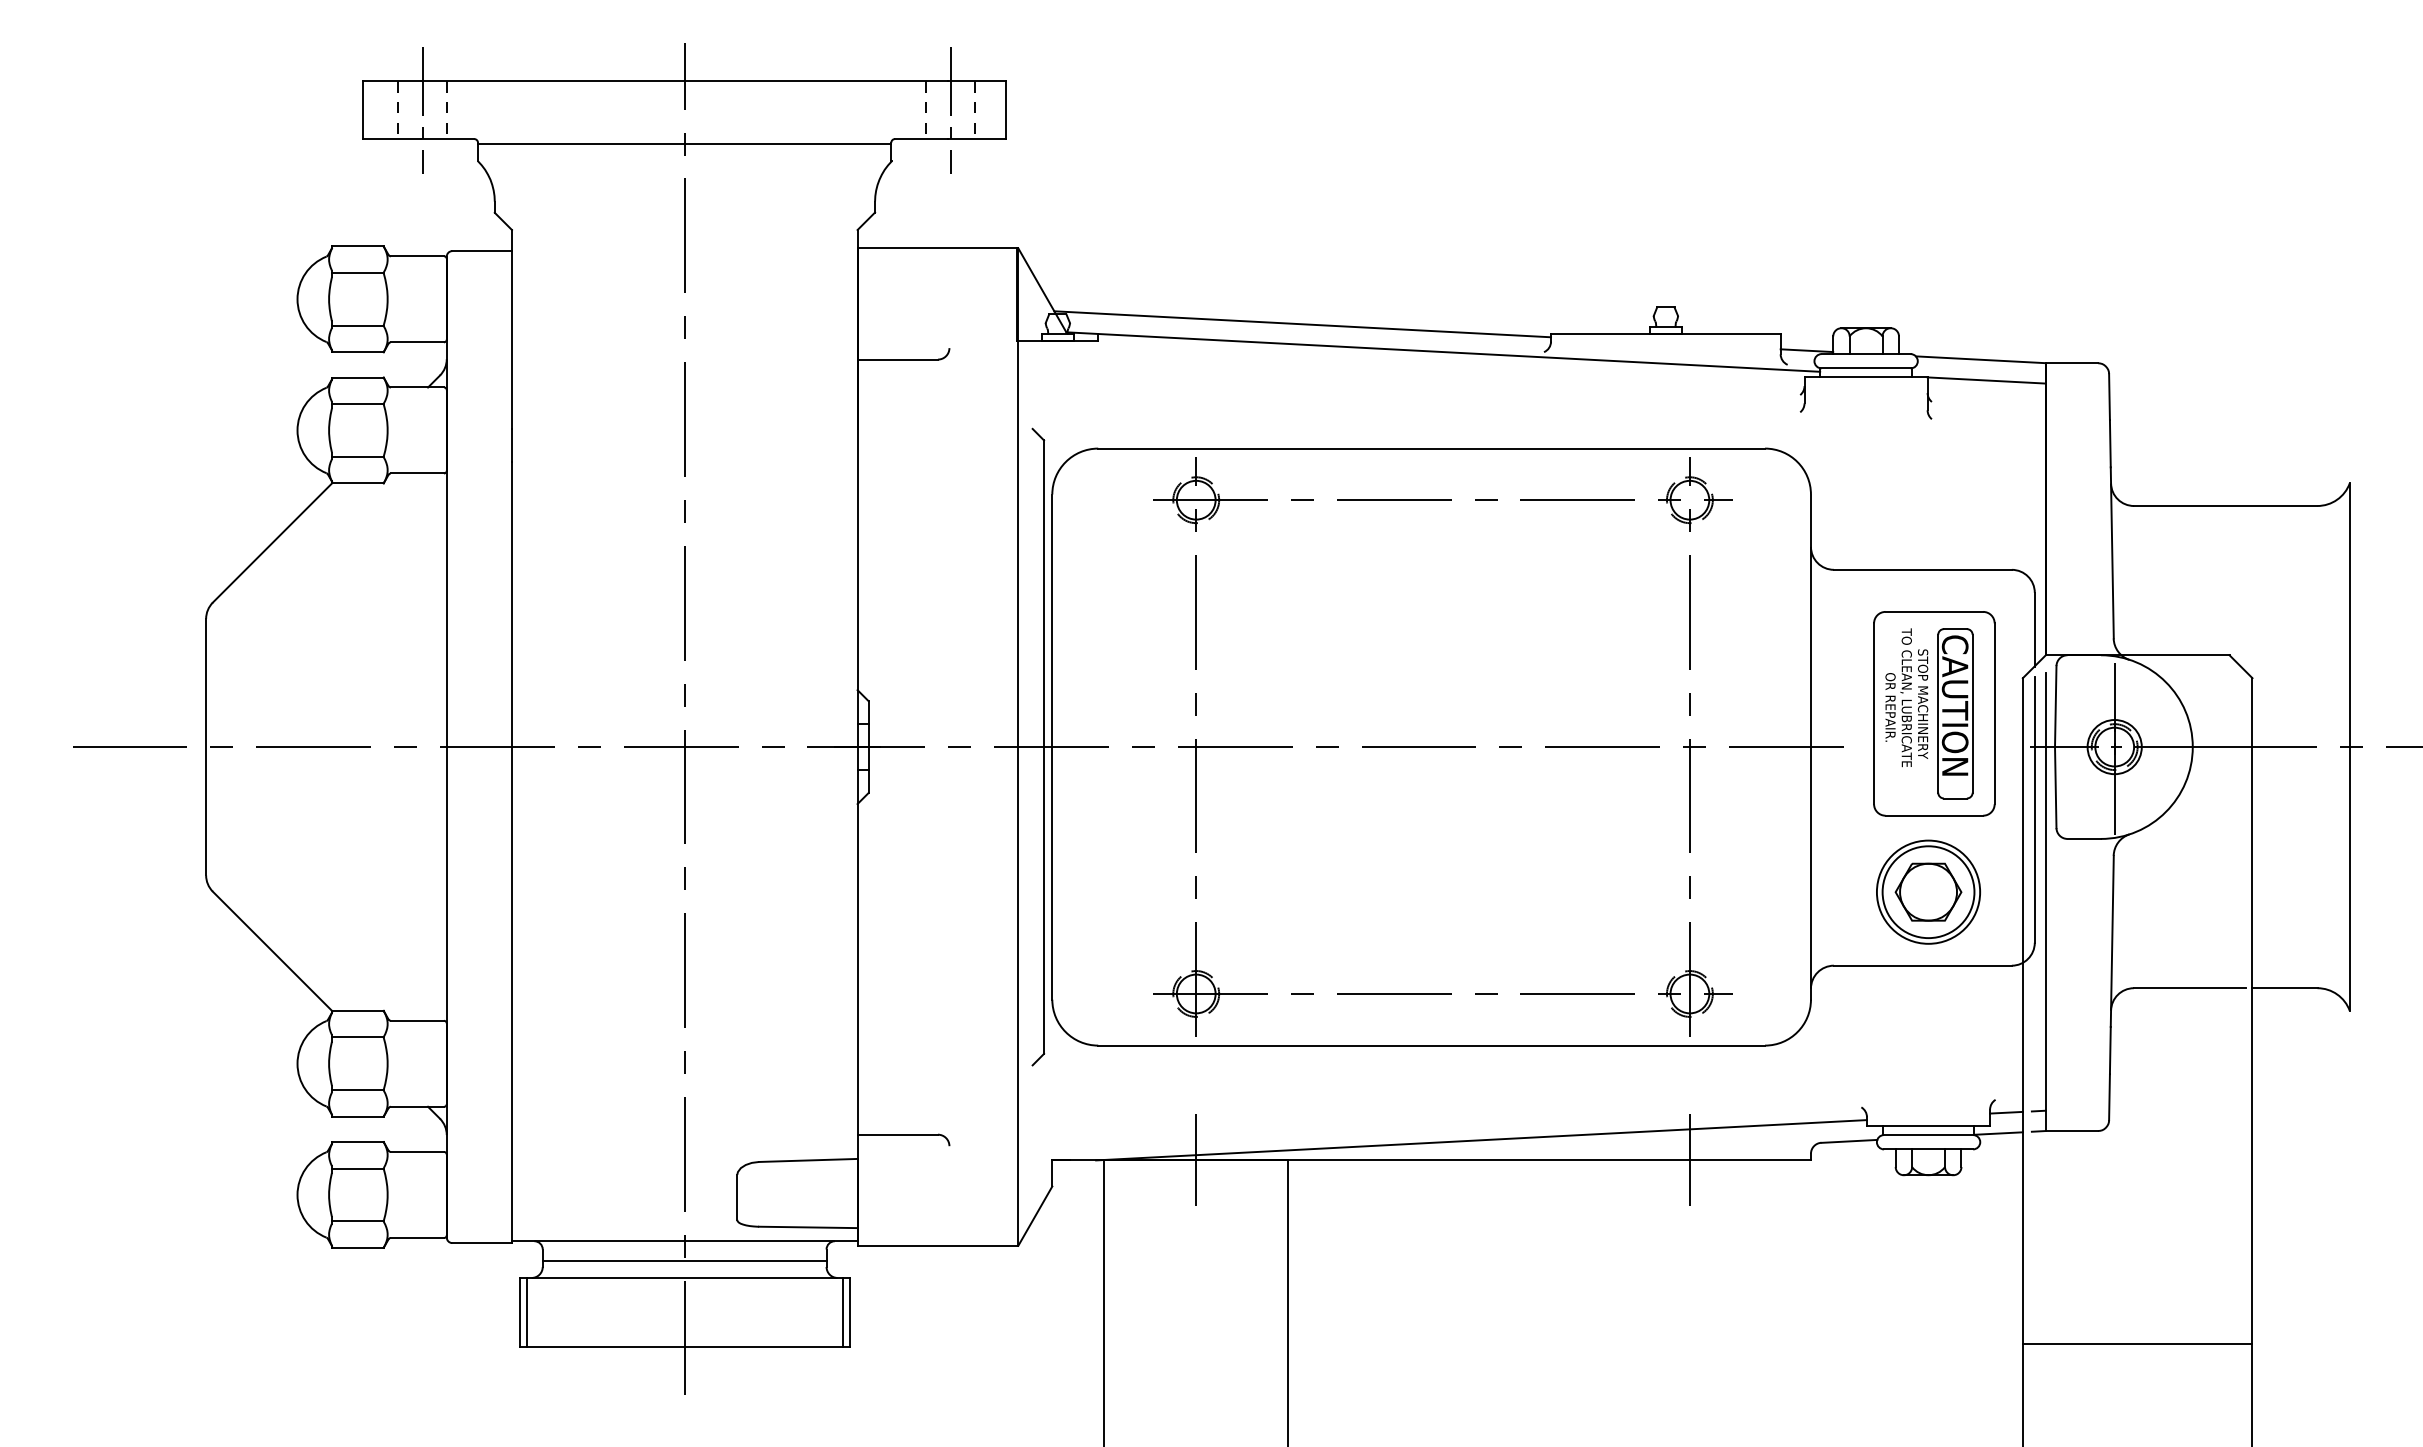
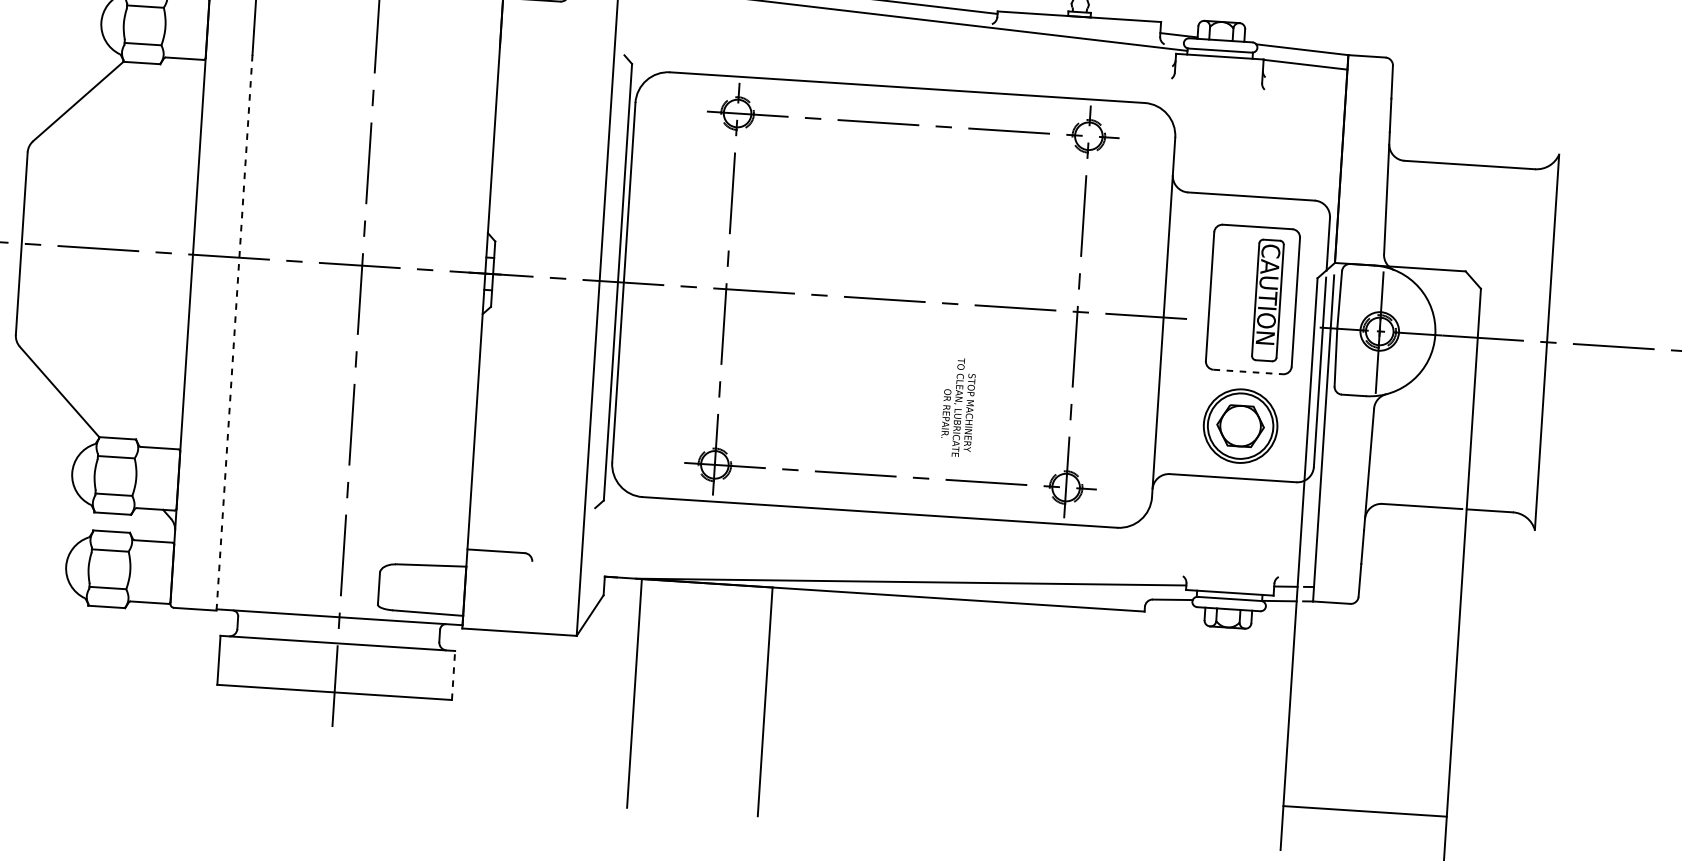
text: (1906, 697) -> (958, 407), moved
line: (1934, 815) -> (1248, 371), solid -> dashed
line: (511, 853) -> (234, 333), solid -> dashed
line: (1196, 1160) -> (707, 583), removed
line: (1689, 1160) -> (1058, 606), removed
line: (684, 1260) -> (338, 630), removed
line: (526, 1311) -> (223, 659), removed
line: (842, 1311) -> (448, 674), removed
line: (849, 1311) -> (453, 674), solid -> dashed
line: (2137, 1344) -> (1364, 811), moved

